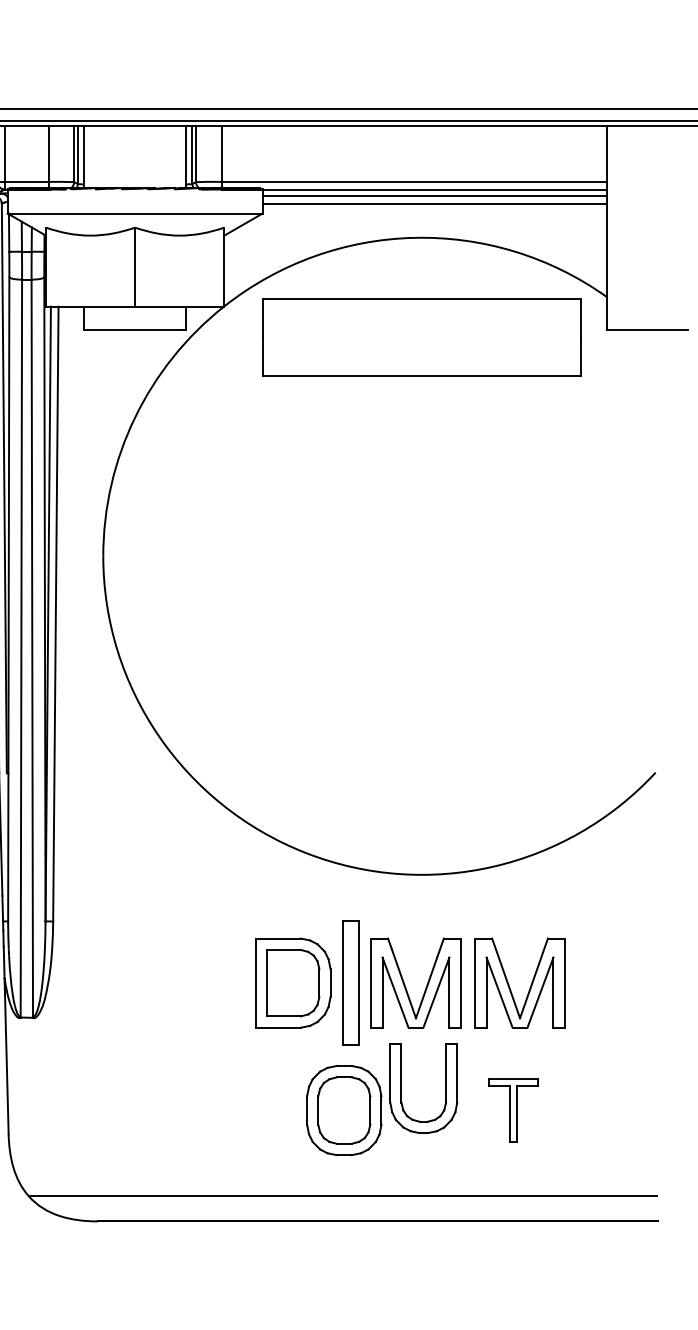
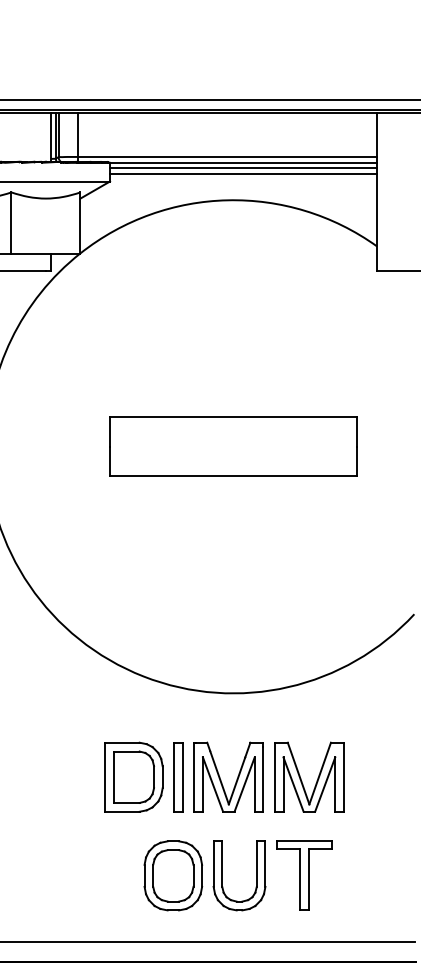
part: (421, 337) -> (233, 446), moved
part: (350, 983) -> (178, 777), size x0.71
part: (401, 1088) -> (222, 875), moved
part: (513, 1110) -> (304, 875), size x1.43

